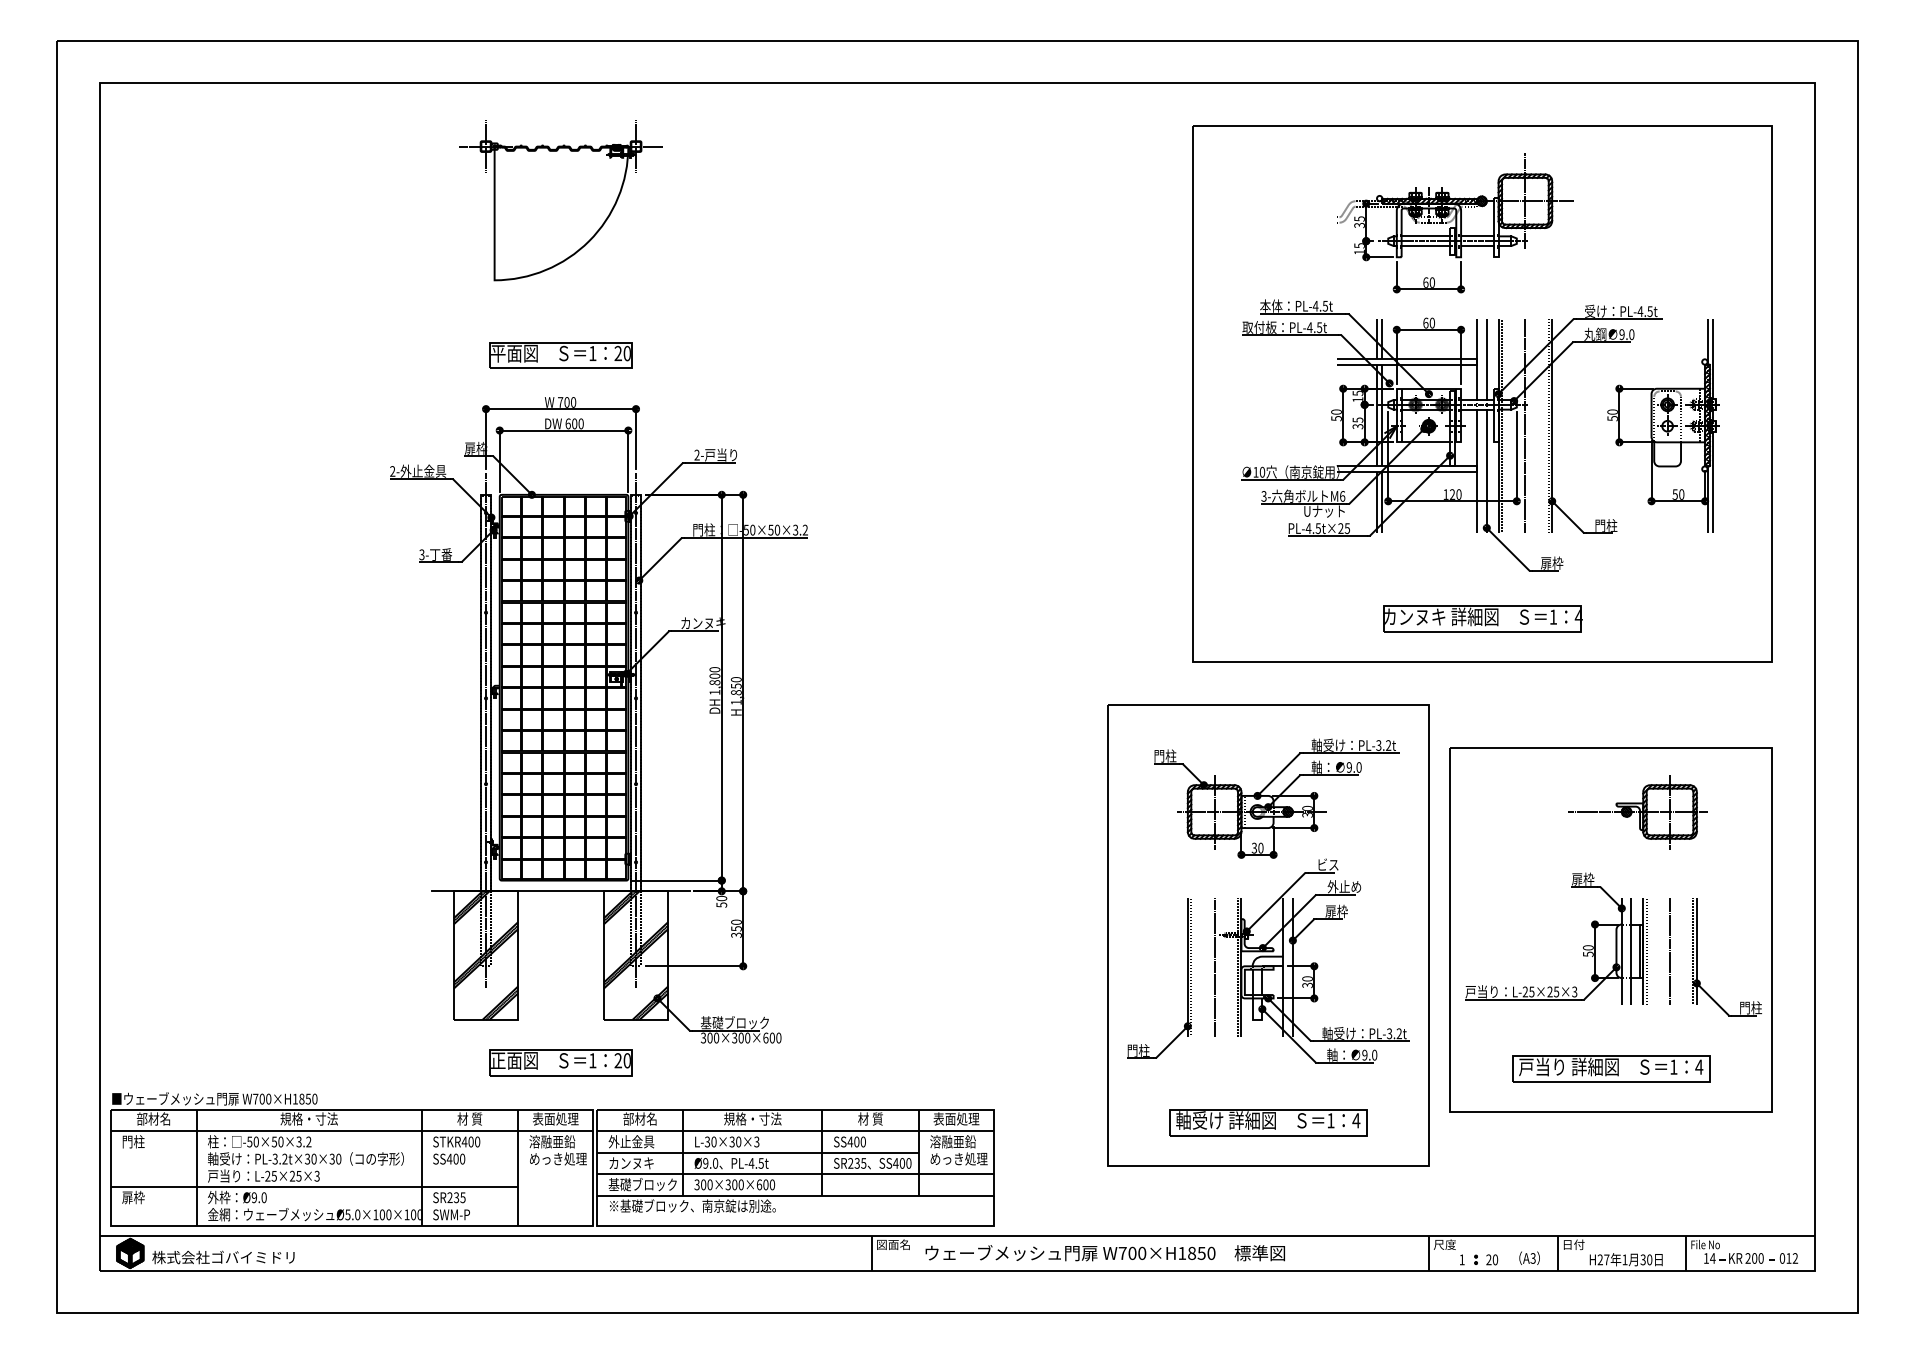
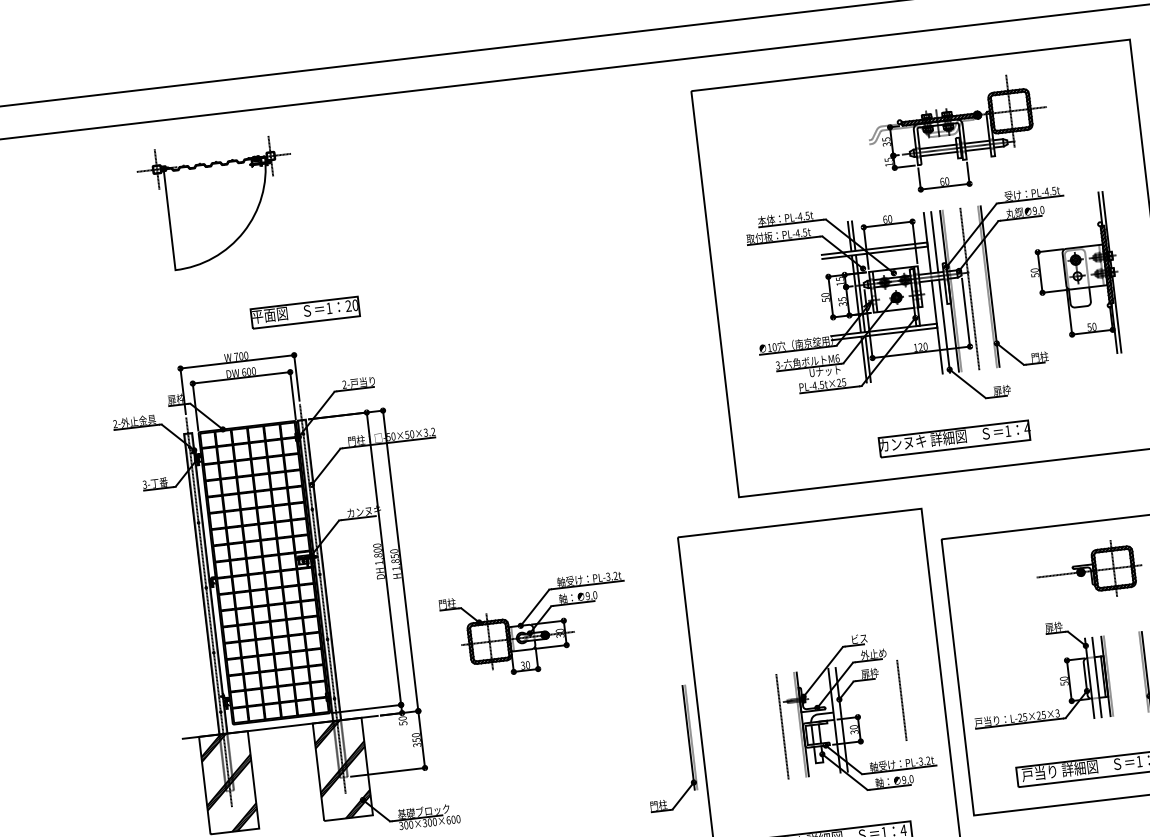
part: (1455, 223) -> (959, 134), moved
part: (560, 355) -> (304, 312), moved
part: (1276, 798) -> (535, 626), moved
line: (1669, 950) -> (901, 699), moved
part: (1187, 978) -> (689, 746), moved

